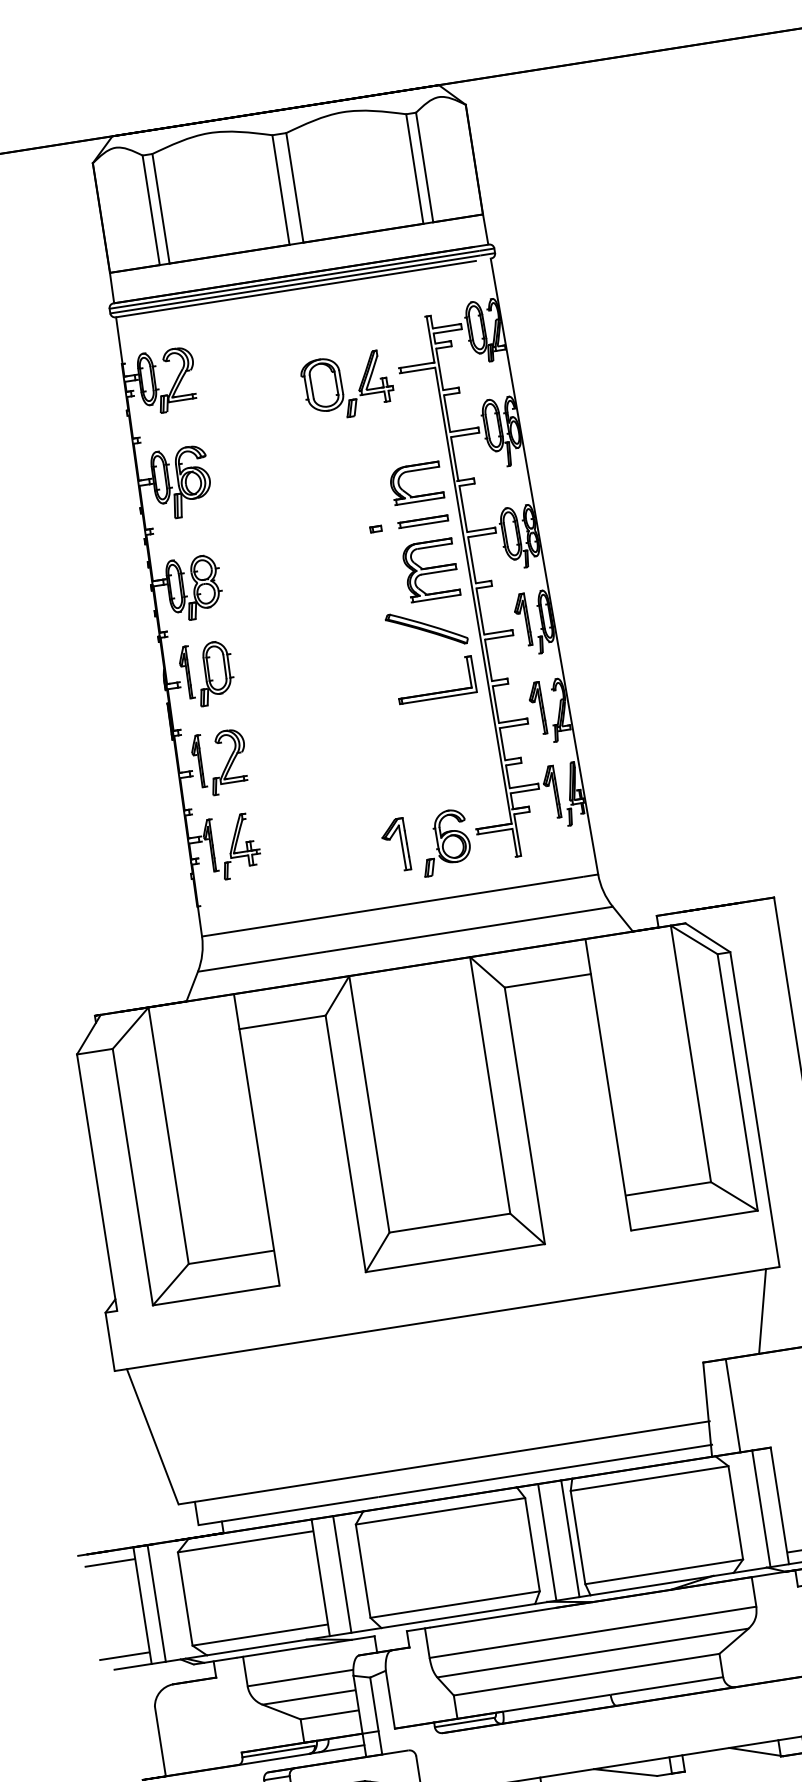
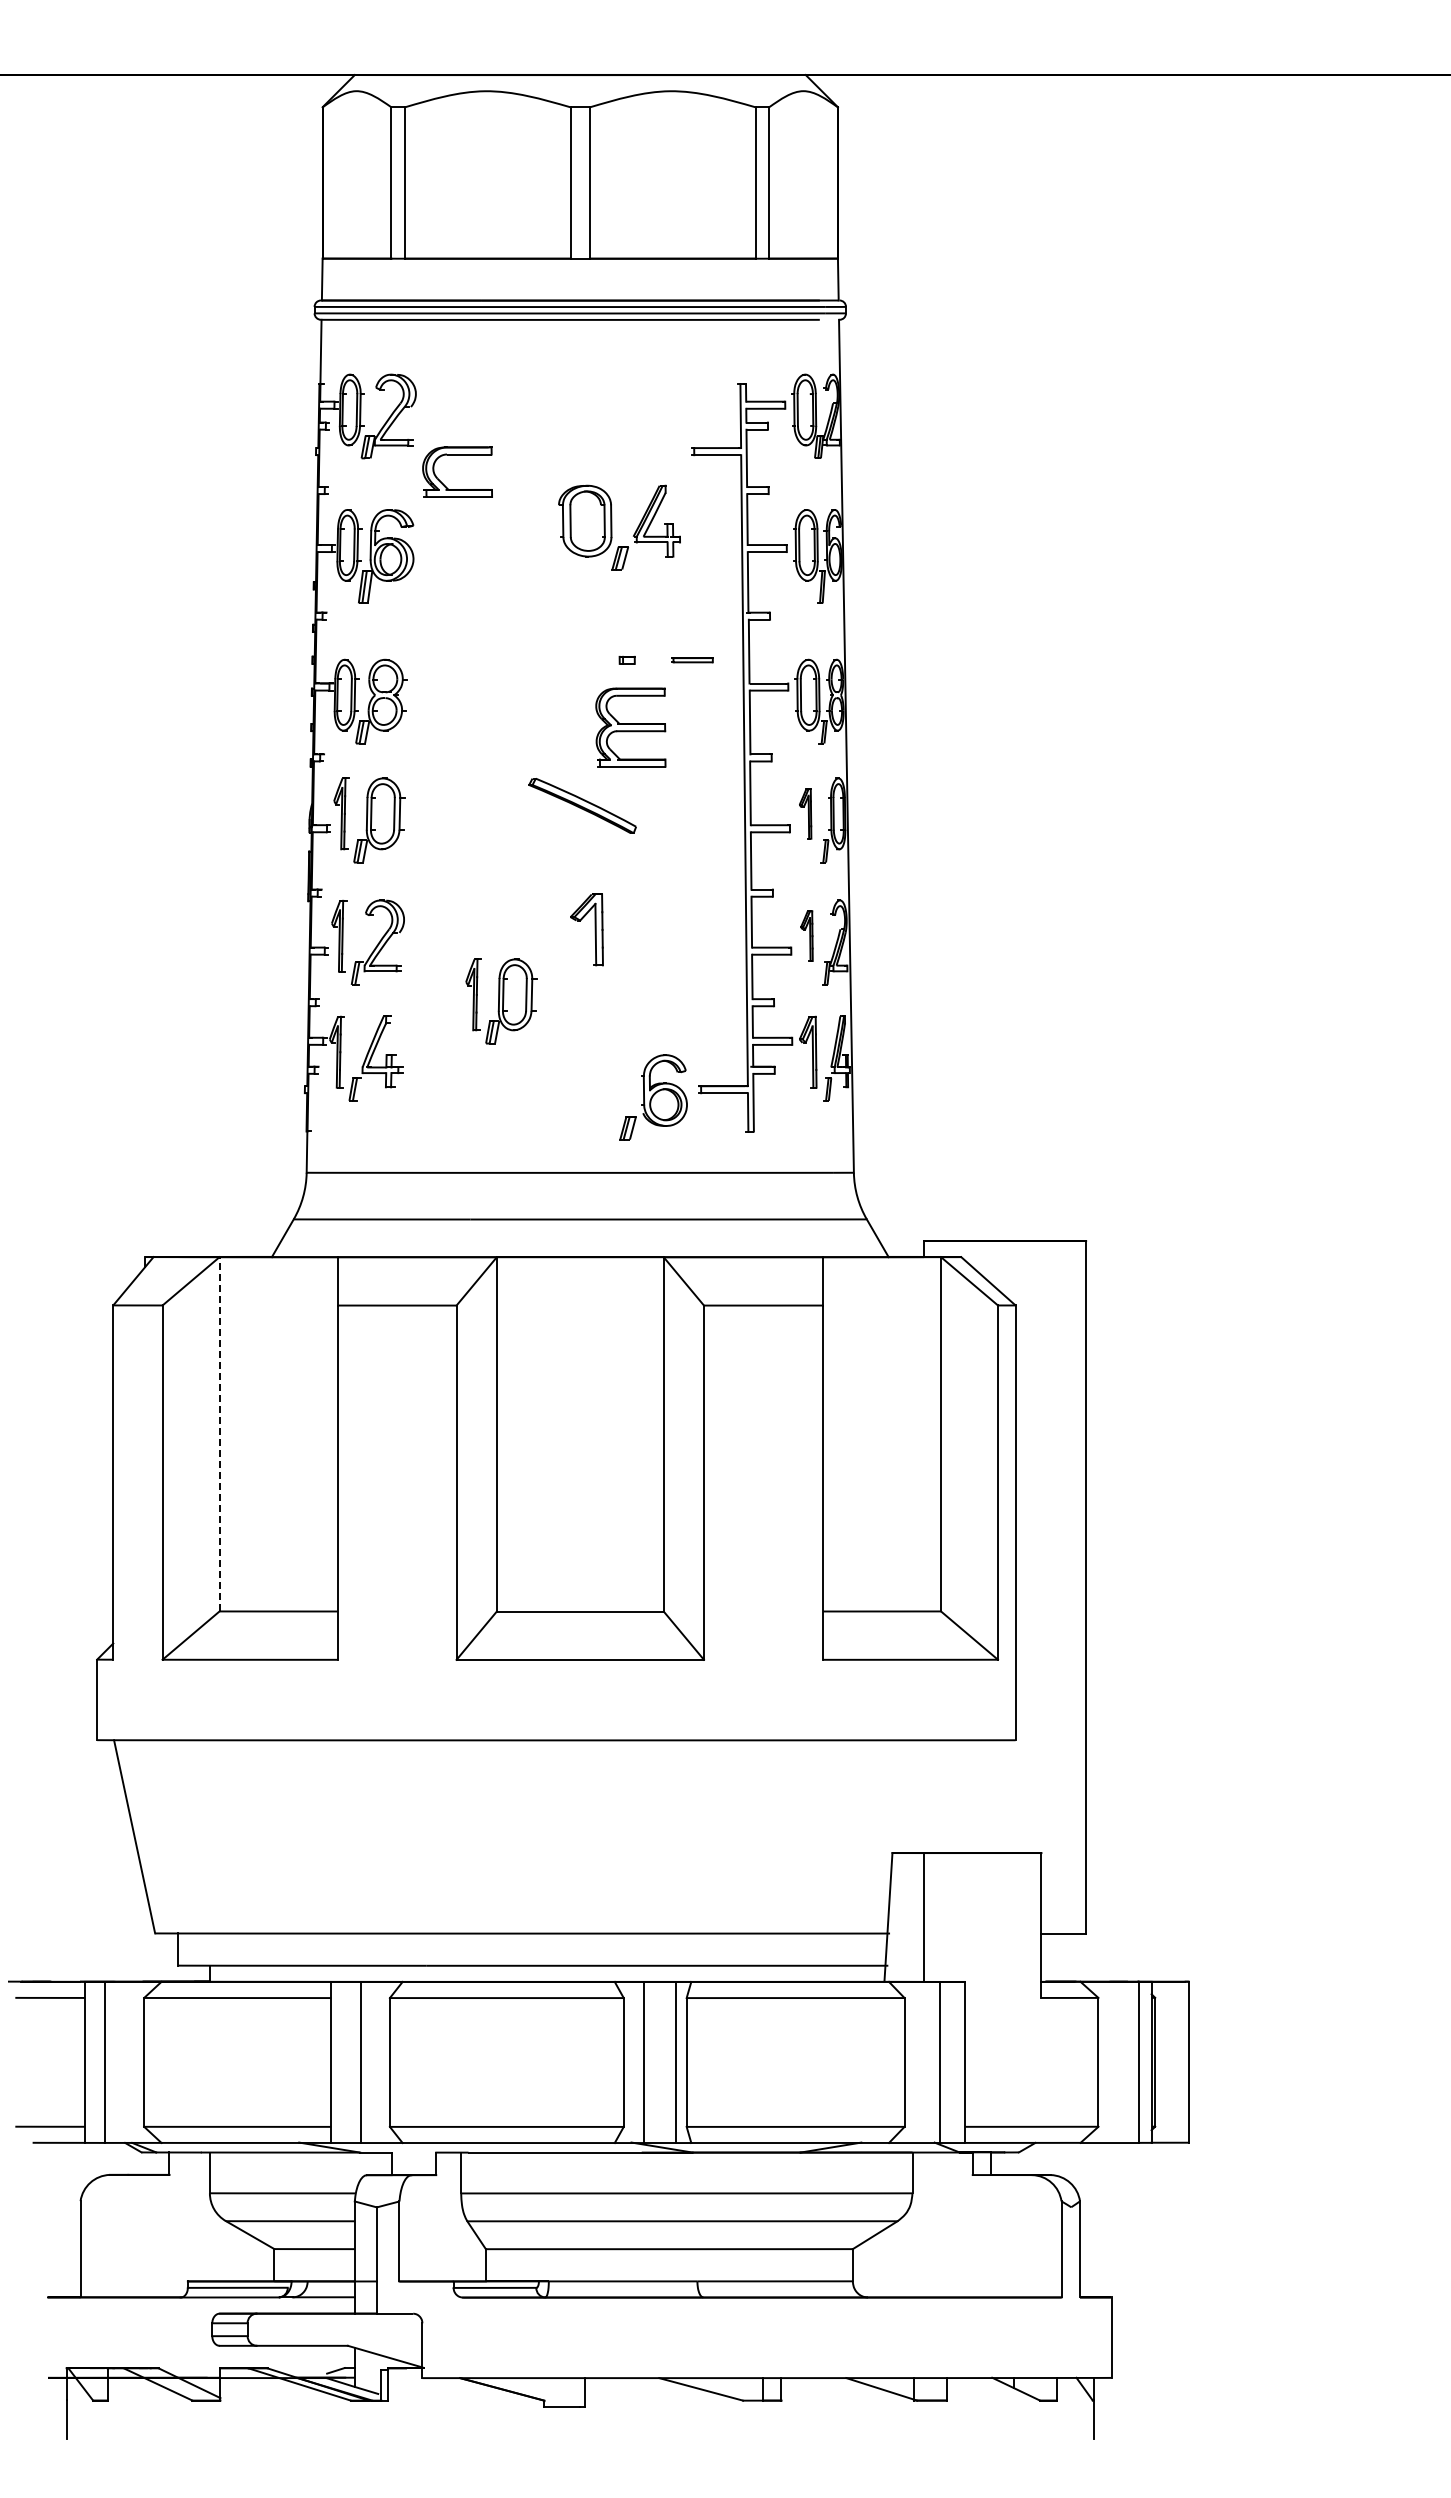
part: (342, 386) -> (612, 527), moved
part: (414, 471) -> (457, 455), moved
part: (423, 521) -> (692, 659), size x0.6
part: (430, 570) -> (630, 727), moved
part: (522, 619) -> (805, 813), size x0.7
part: (426, 628) -> (582, 805), moved
part: (437, 692) -> (675, 893), removed
part: (537, 708) -> (806, 935), size x0.7
part: (323, 790) -> (501, 1001), added
part: (401, 844) -> (594, 929), moved
line: (168, 1135) -> (219, 1433), solid -> dashed
line: (762, 1311) -> (982, 1796), removed

